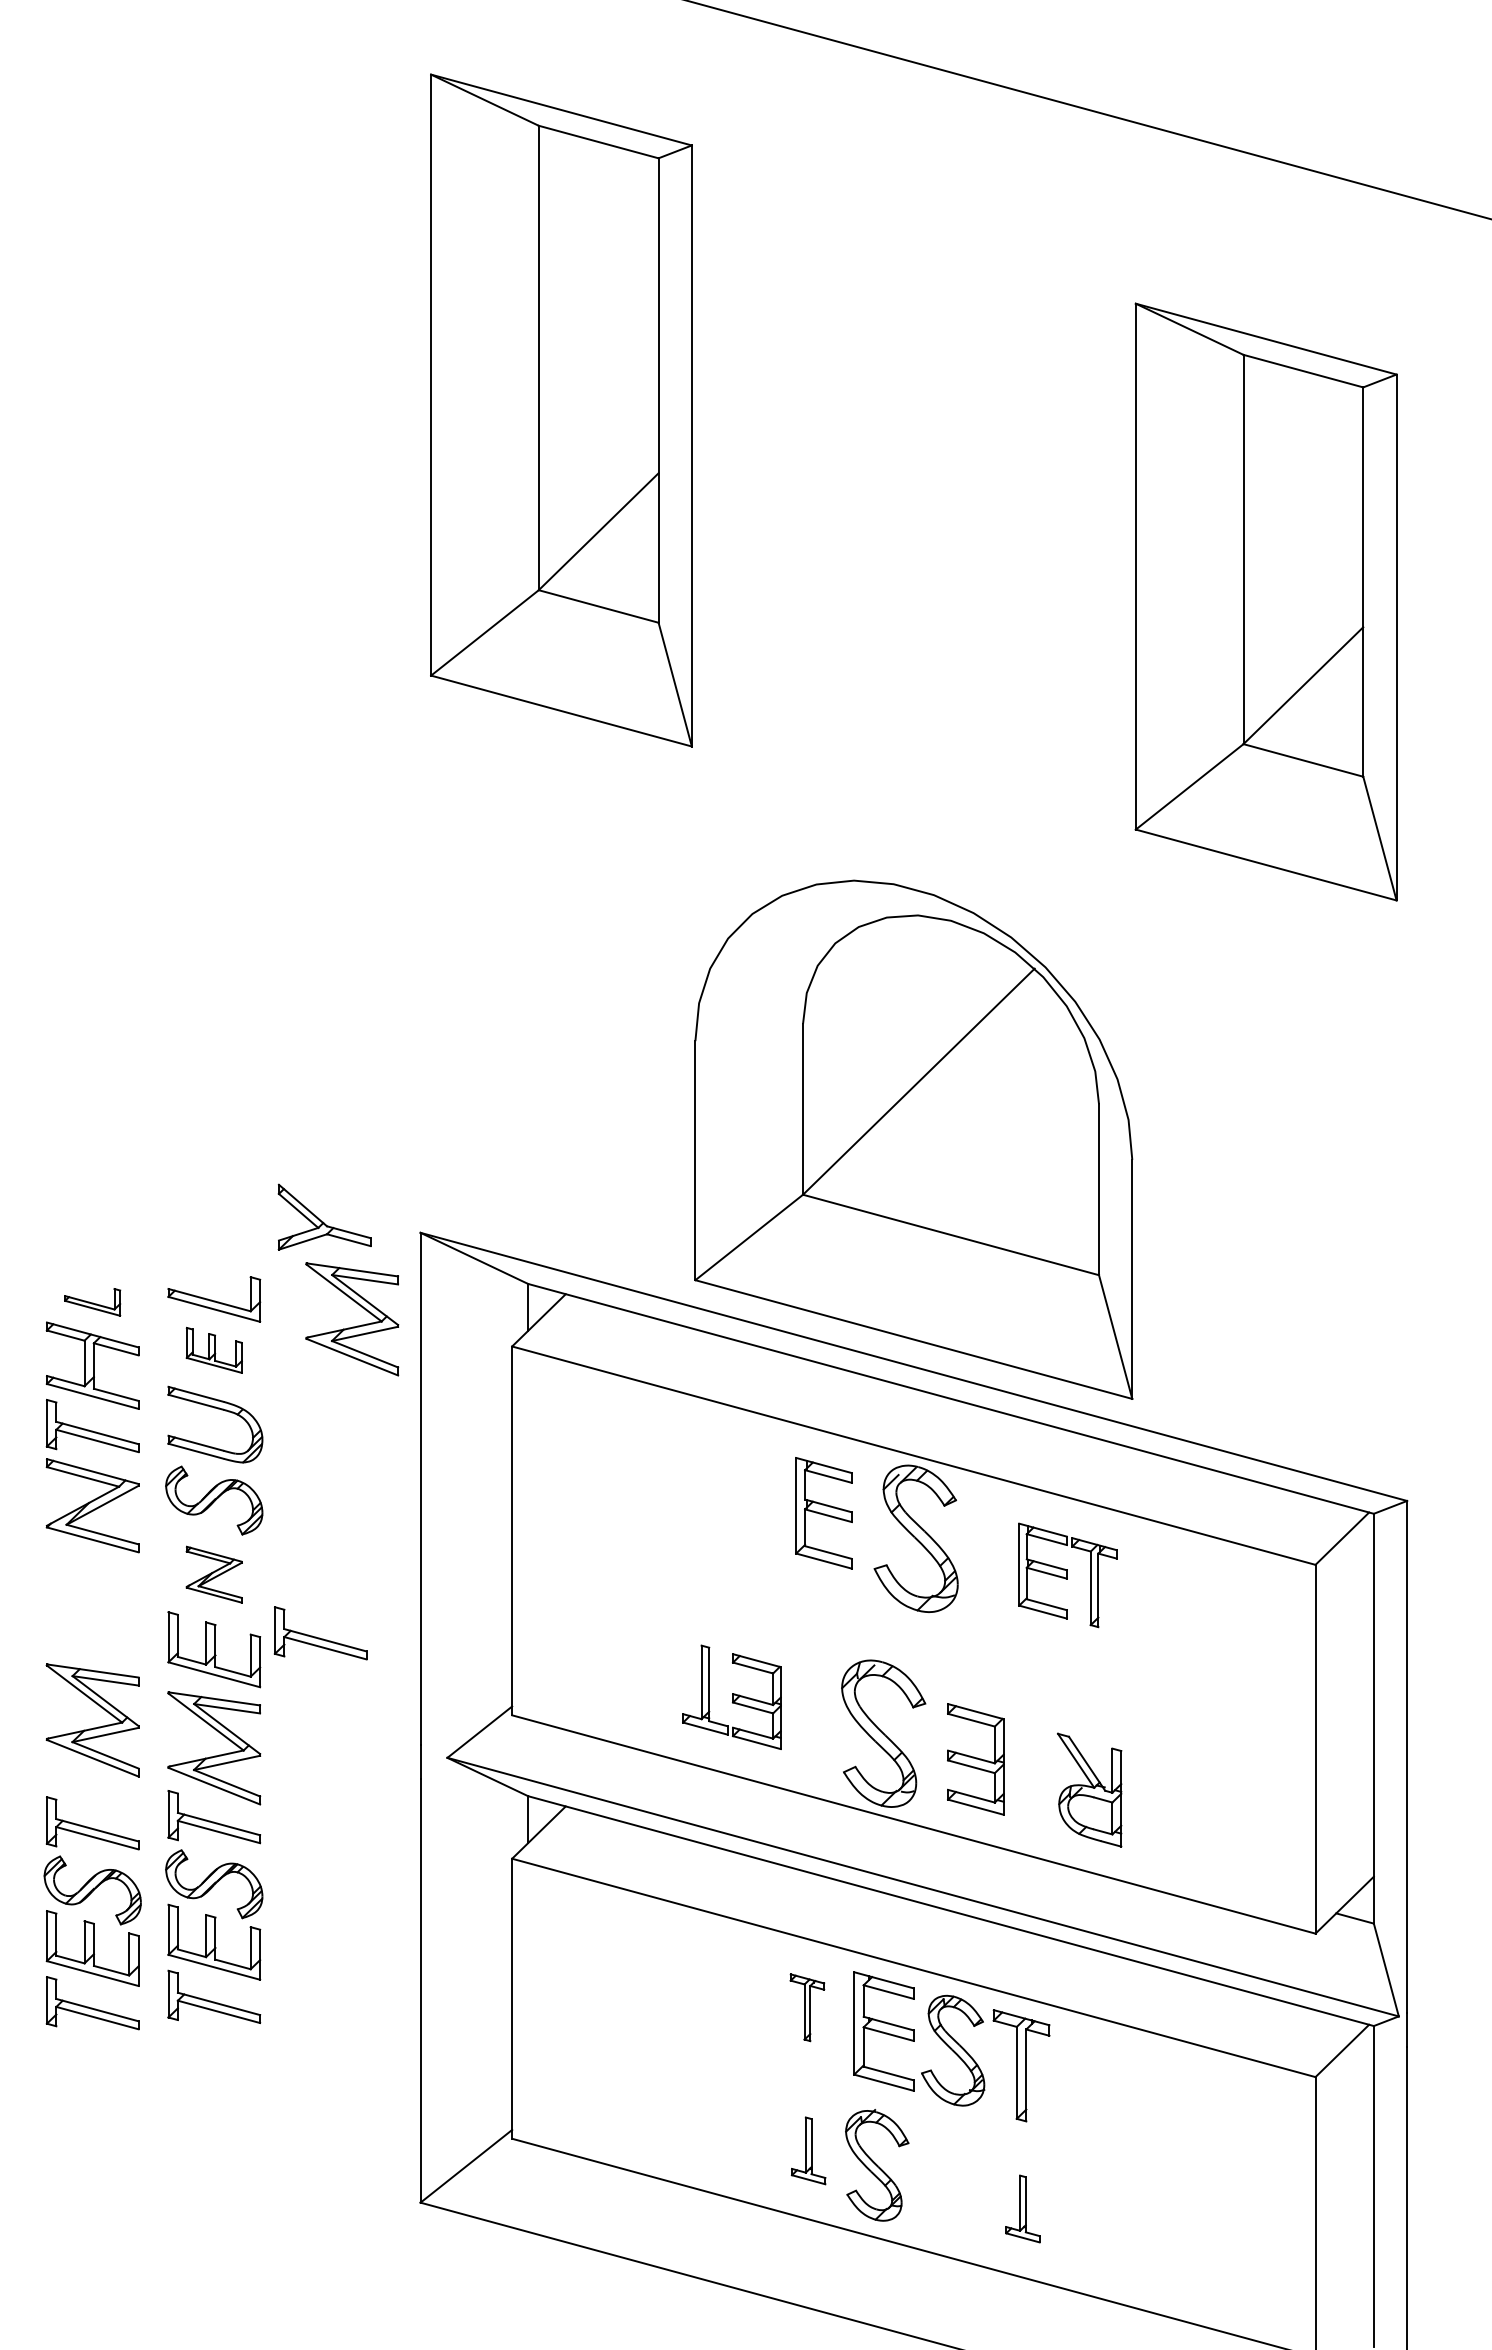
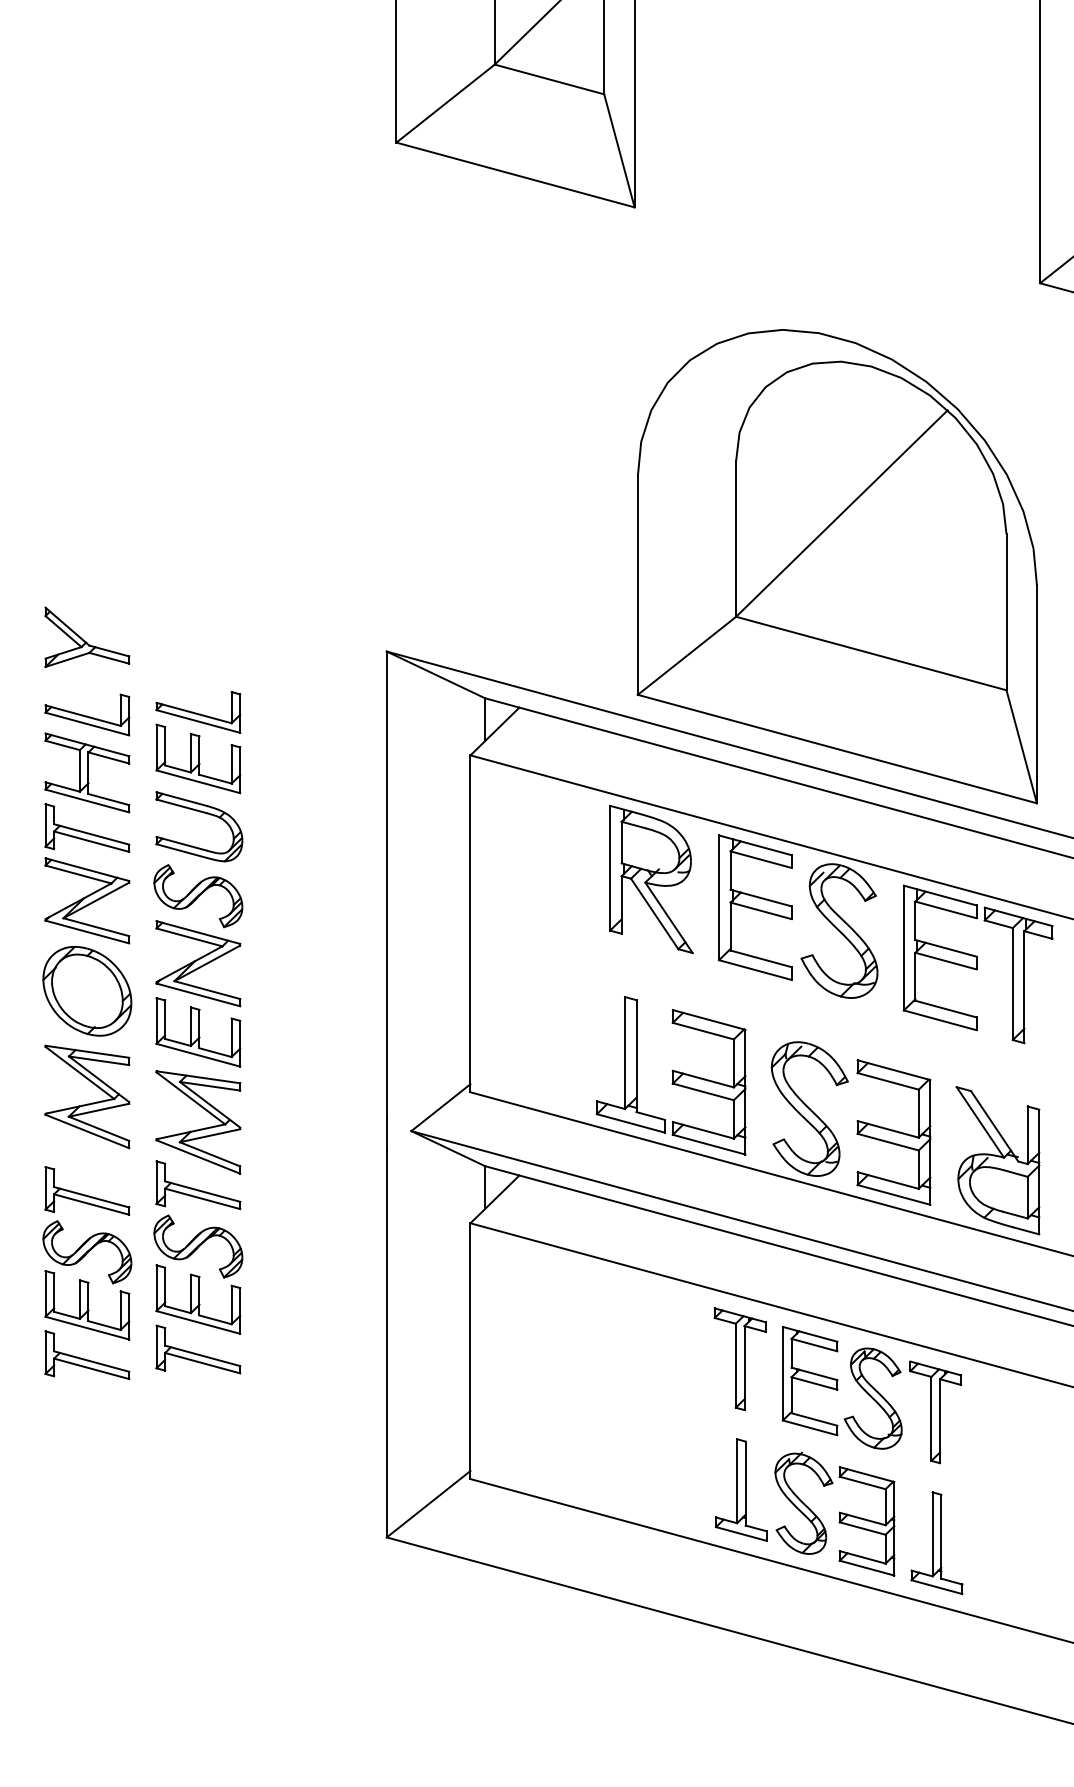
part: (324, 1216) -> (87, 636), moved
part: (92, 1302) -> (87, 715), size x1.67
part: (352, 1326) -> (324, 737), removed
part: (214, 1350) -> (198, 759), size x1.67
part: (710, 1481) -> (651, 878), added
part: (823, 1513) -> (754, 907), size x1.43
part: (214, 1574) -> (198, 963), size x1.67
part: (1067, 1575) -> (977, 964), size x1.67
part: (92, 1604) -> (87, 991), added
part: (320, 1633) -> (295, 1017), removed
part: (731, 1697) -> (670, 1076), size x1.67
part: (975, 1759) -> (893, 1132), size x1.43
part: (1089, 1789) -> (997, 1160), size x1.43
part: (807, 2007) -> (740, 1359), size x1.67
part: (808, 2150) -> (741, 1489), size x1.67
part: (946, 2184) -> (867, 1520), added
part: (1022, 2208) -> (936, 1542), size x1.67

